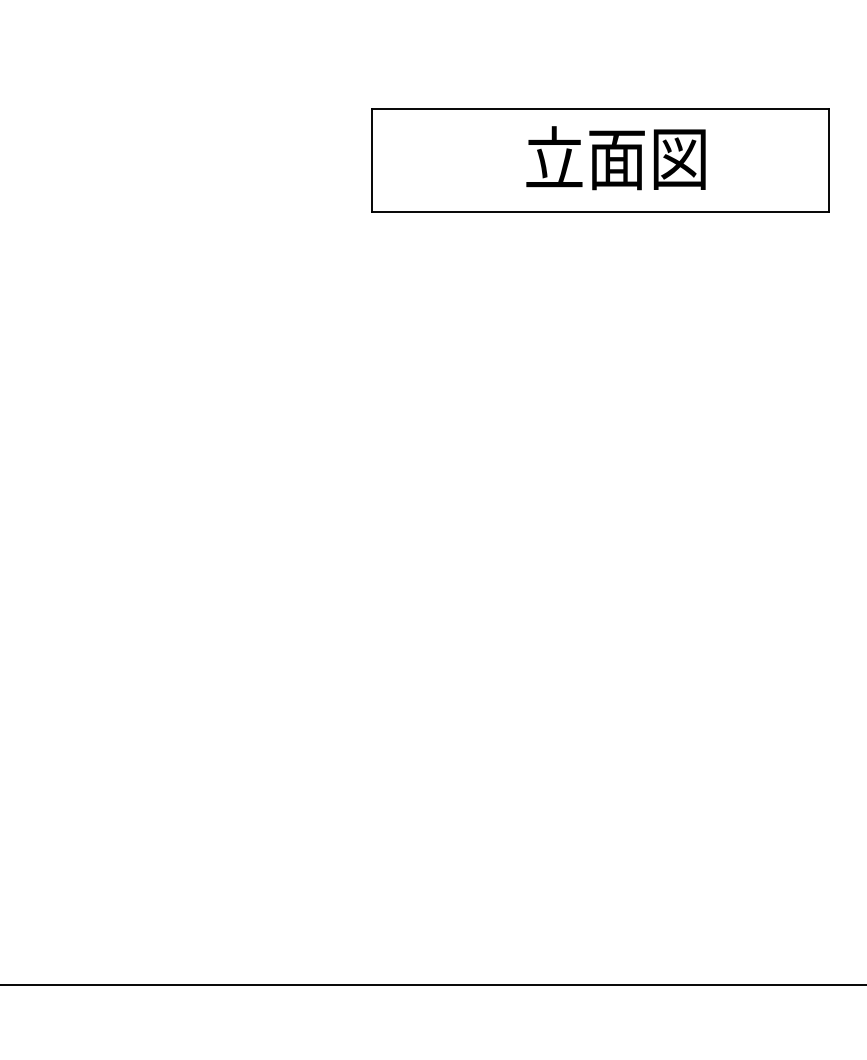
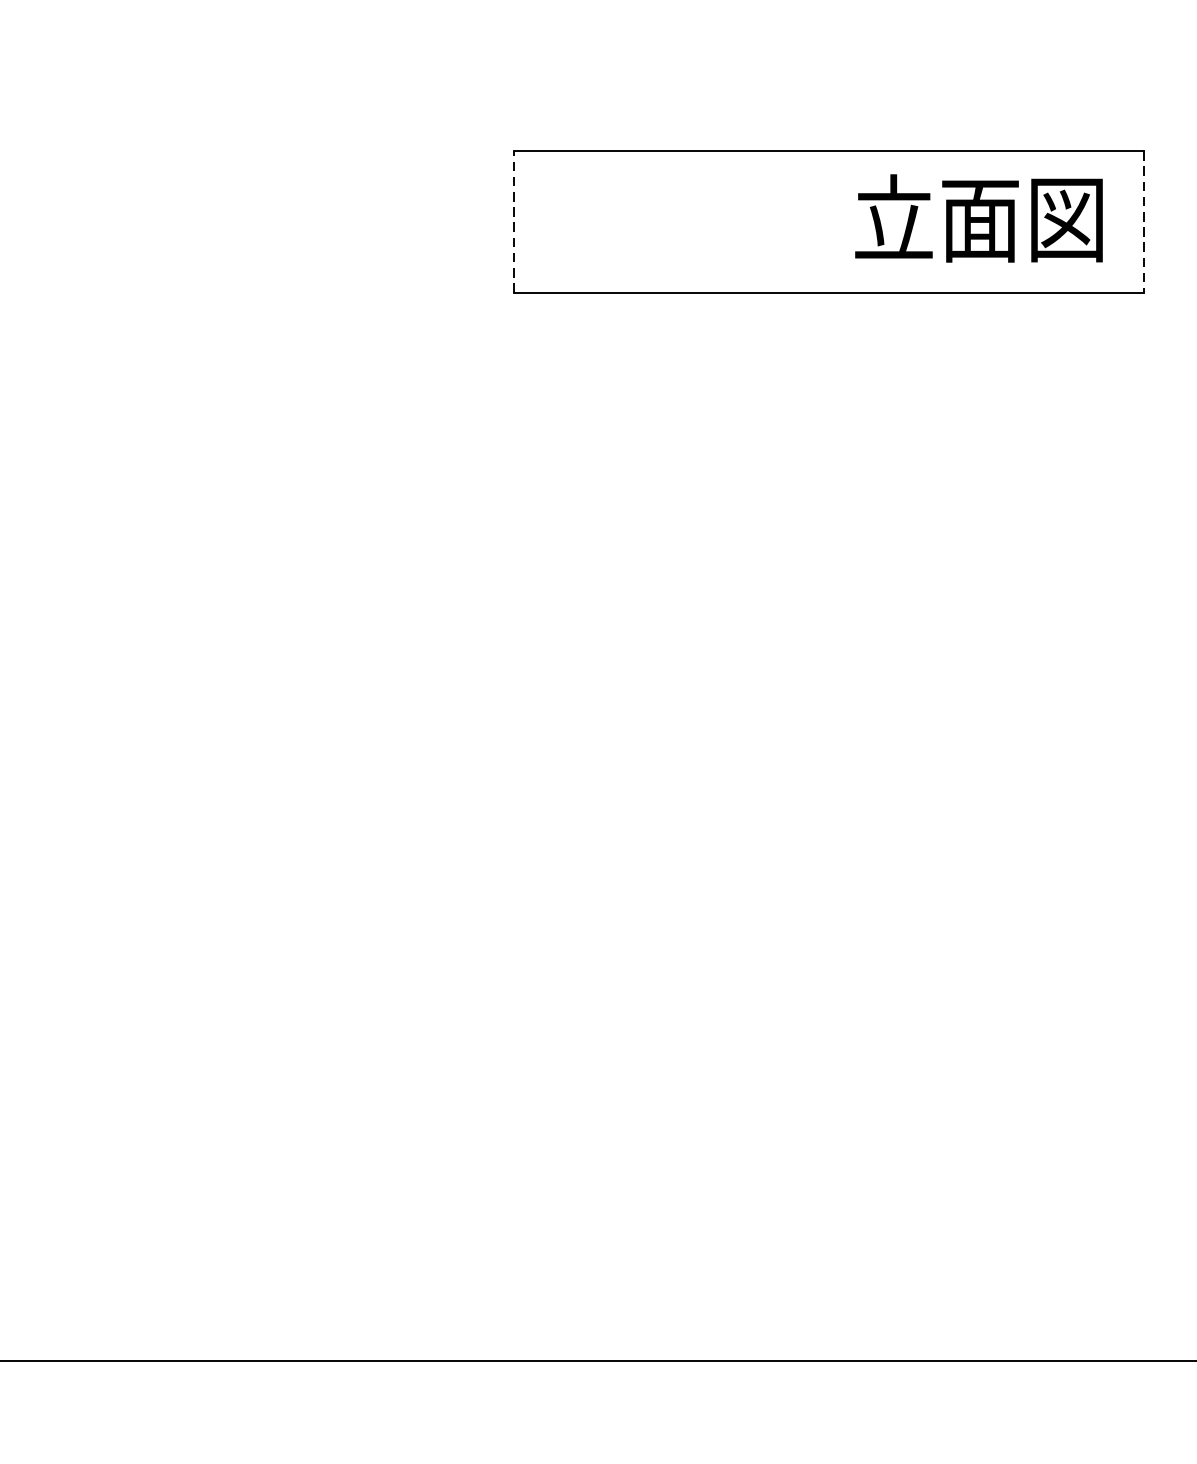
text: (615, 158) -> (978, 218), moved
line: (372, 160) -> (514, 221), solid -> dashed
line: (828, 161) -> (1144, 223), solid -> dashed

